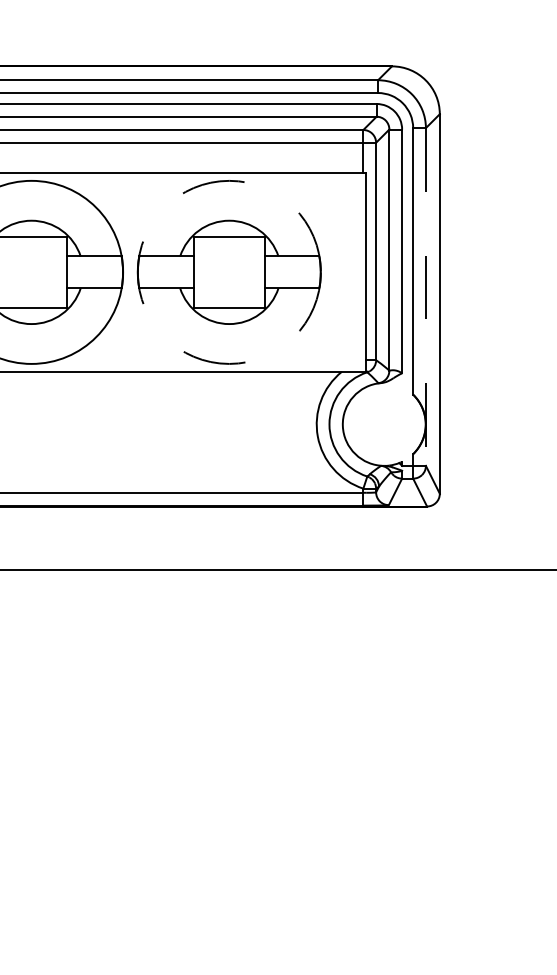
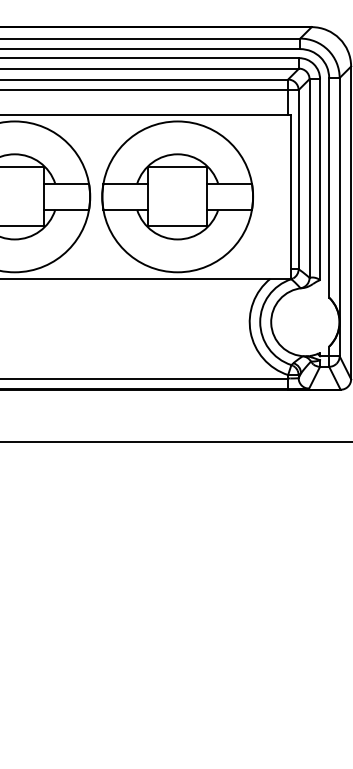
circle: (228, 271) -> (177, 196), dashed -> solid
line: (425, 296) -> (339, 216), dashed -> solid

